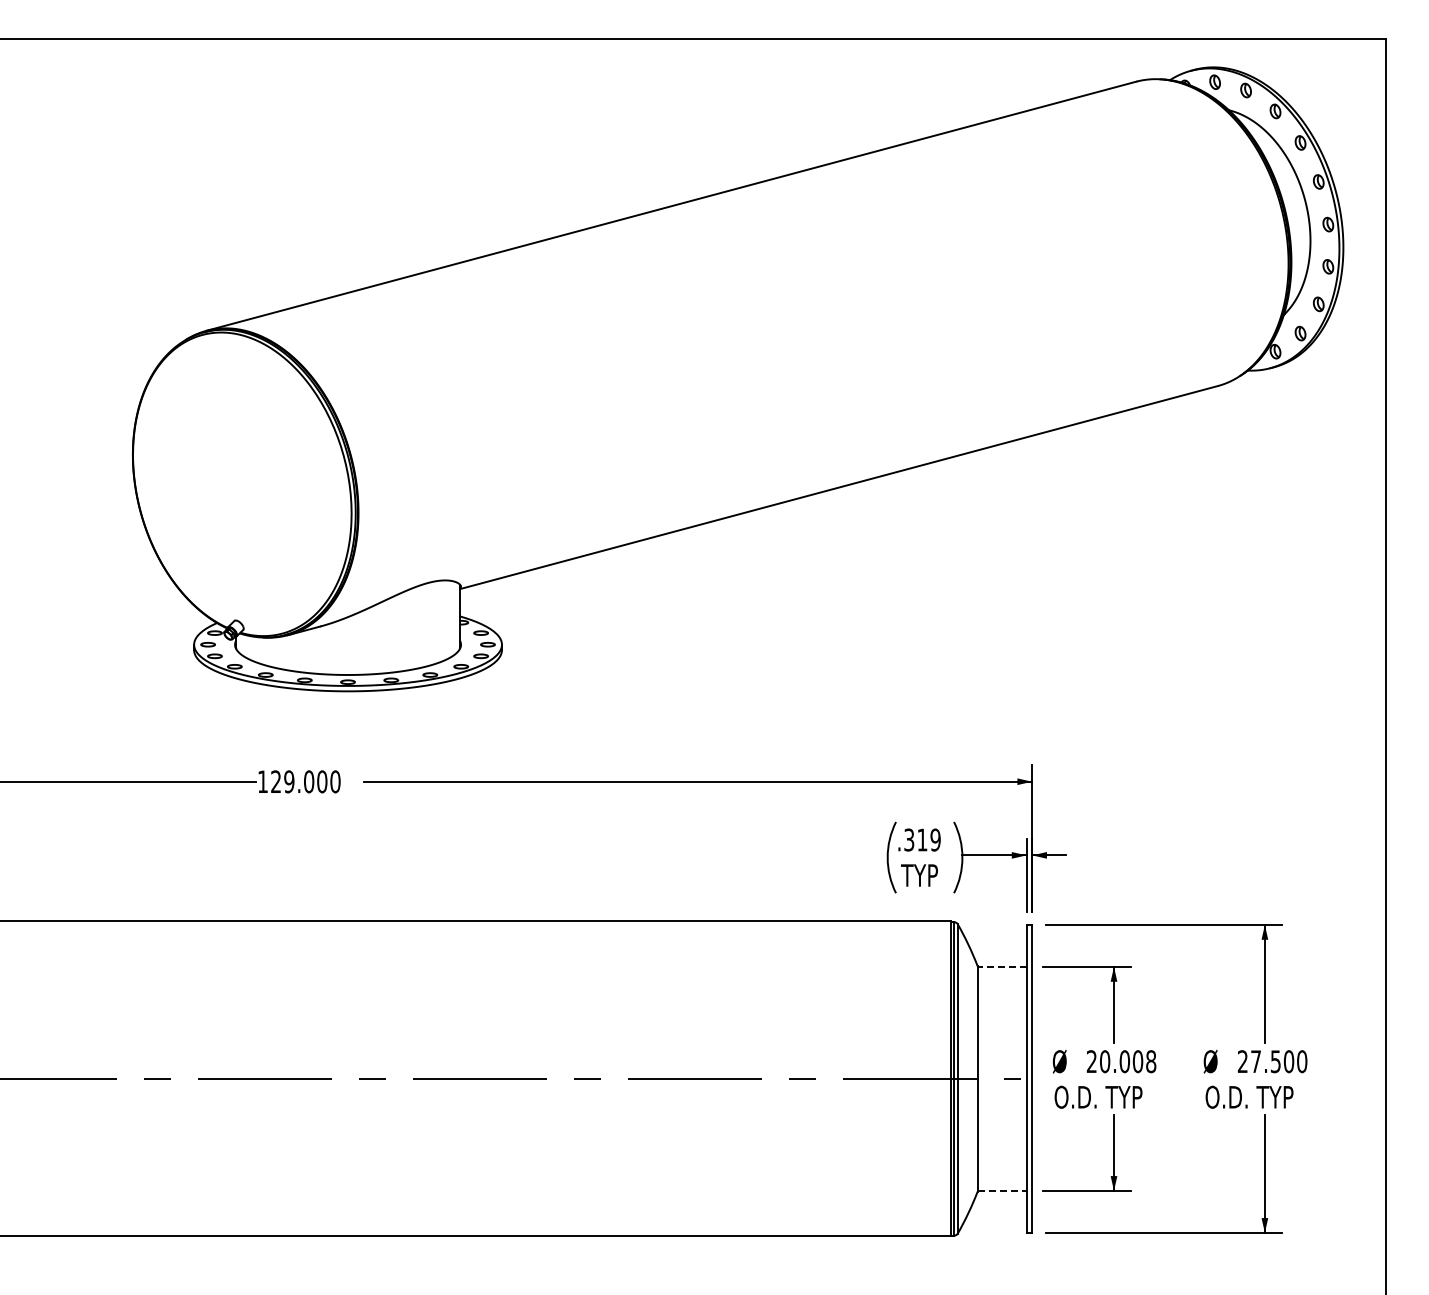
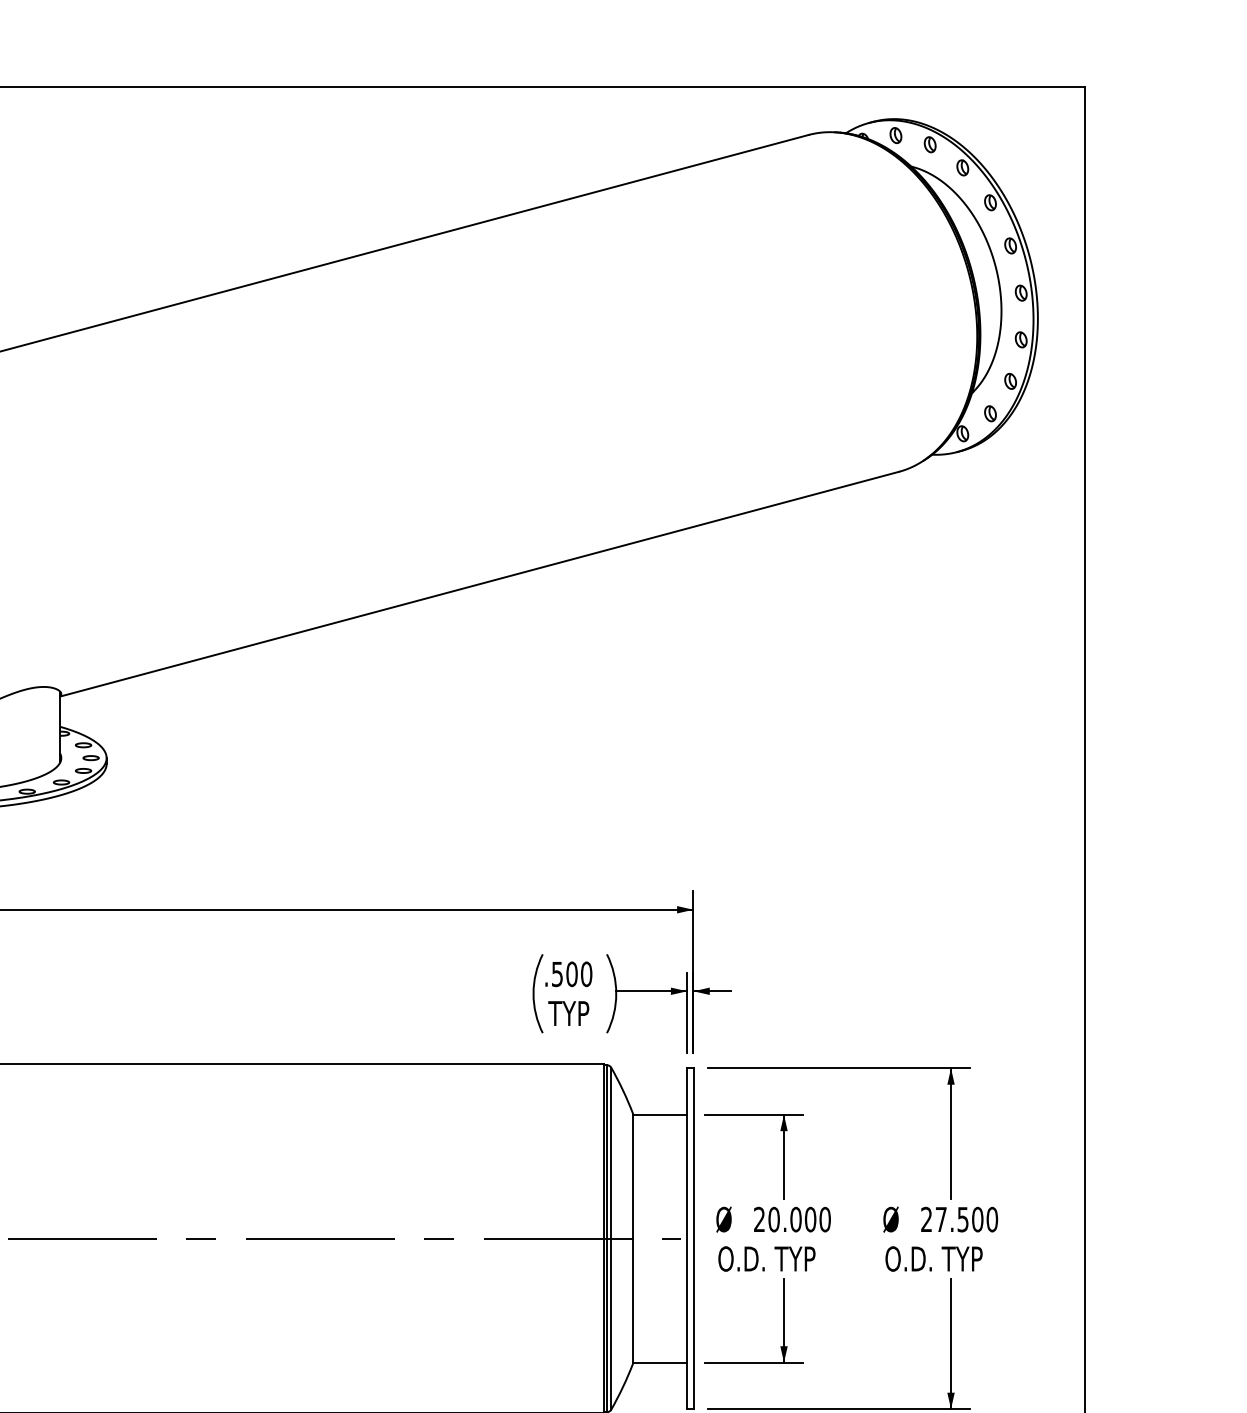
text: (922, 839) -> (572, 973), .319 -> .500
line: (1001, 967) -> (659, 1115), dashed -> solid
text: (1151, 1061) -> (825, 1219), 20.008 -> 20.000
line: (1002, 1190) -> (660, 1362), dashed -> solid

